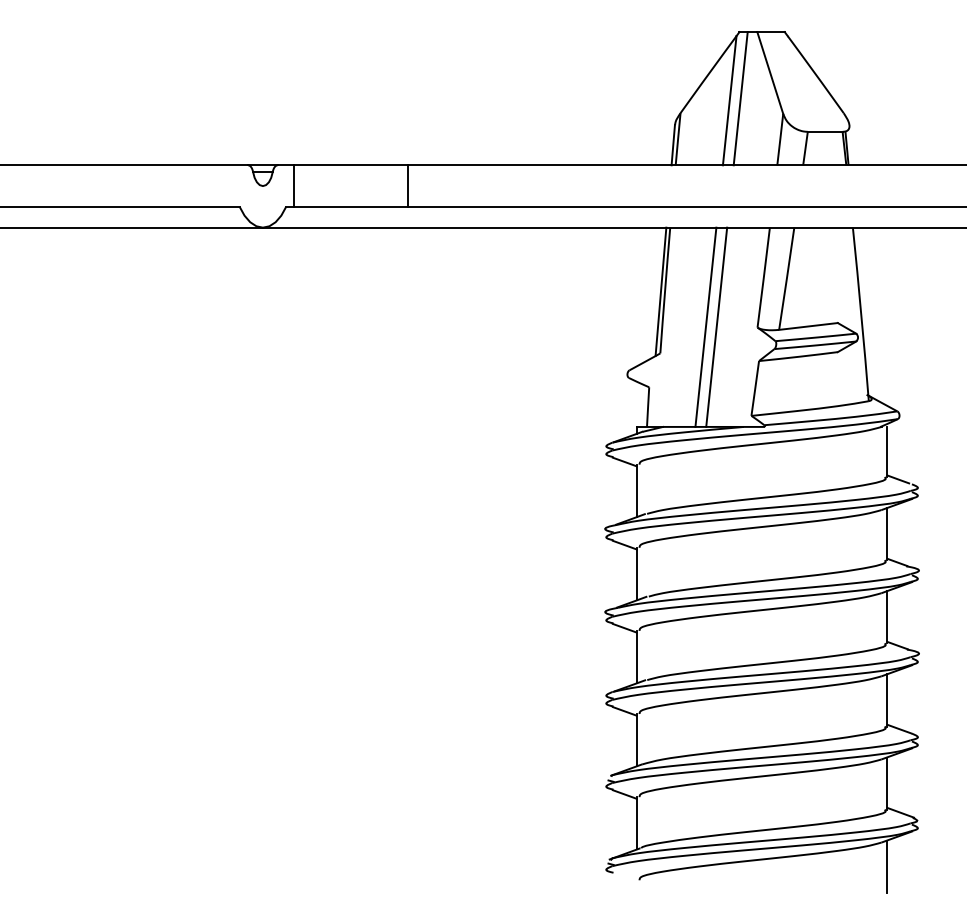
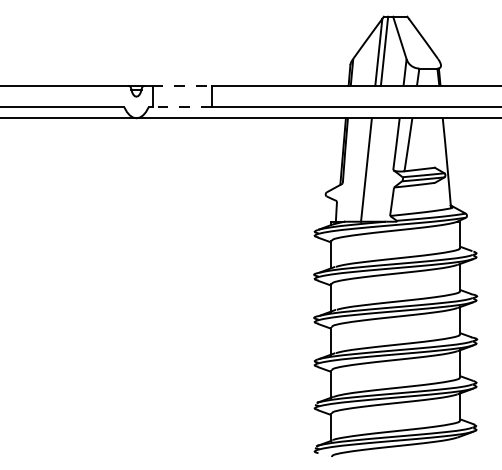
line: (351, 164) -> (182, 85), solid -> dashed
line: (349, 206) -> (181, 107), solid -> dashed
line: (715, 326) -> (371, 169), removed
line: (887, 865) -> (460, 449), removed

